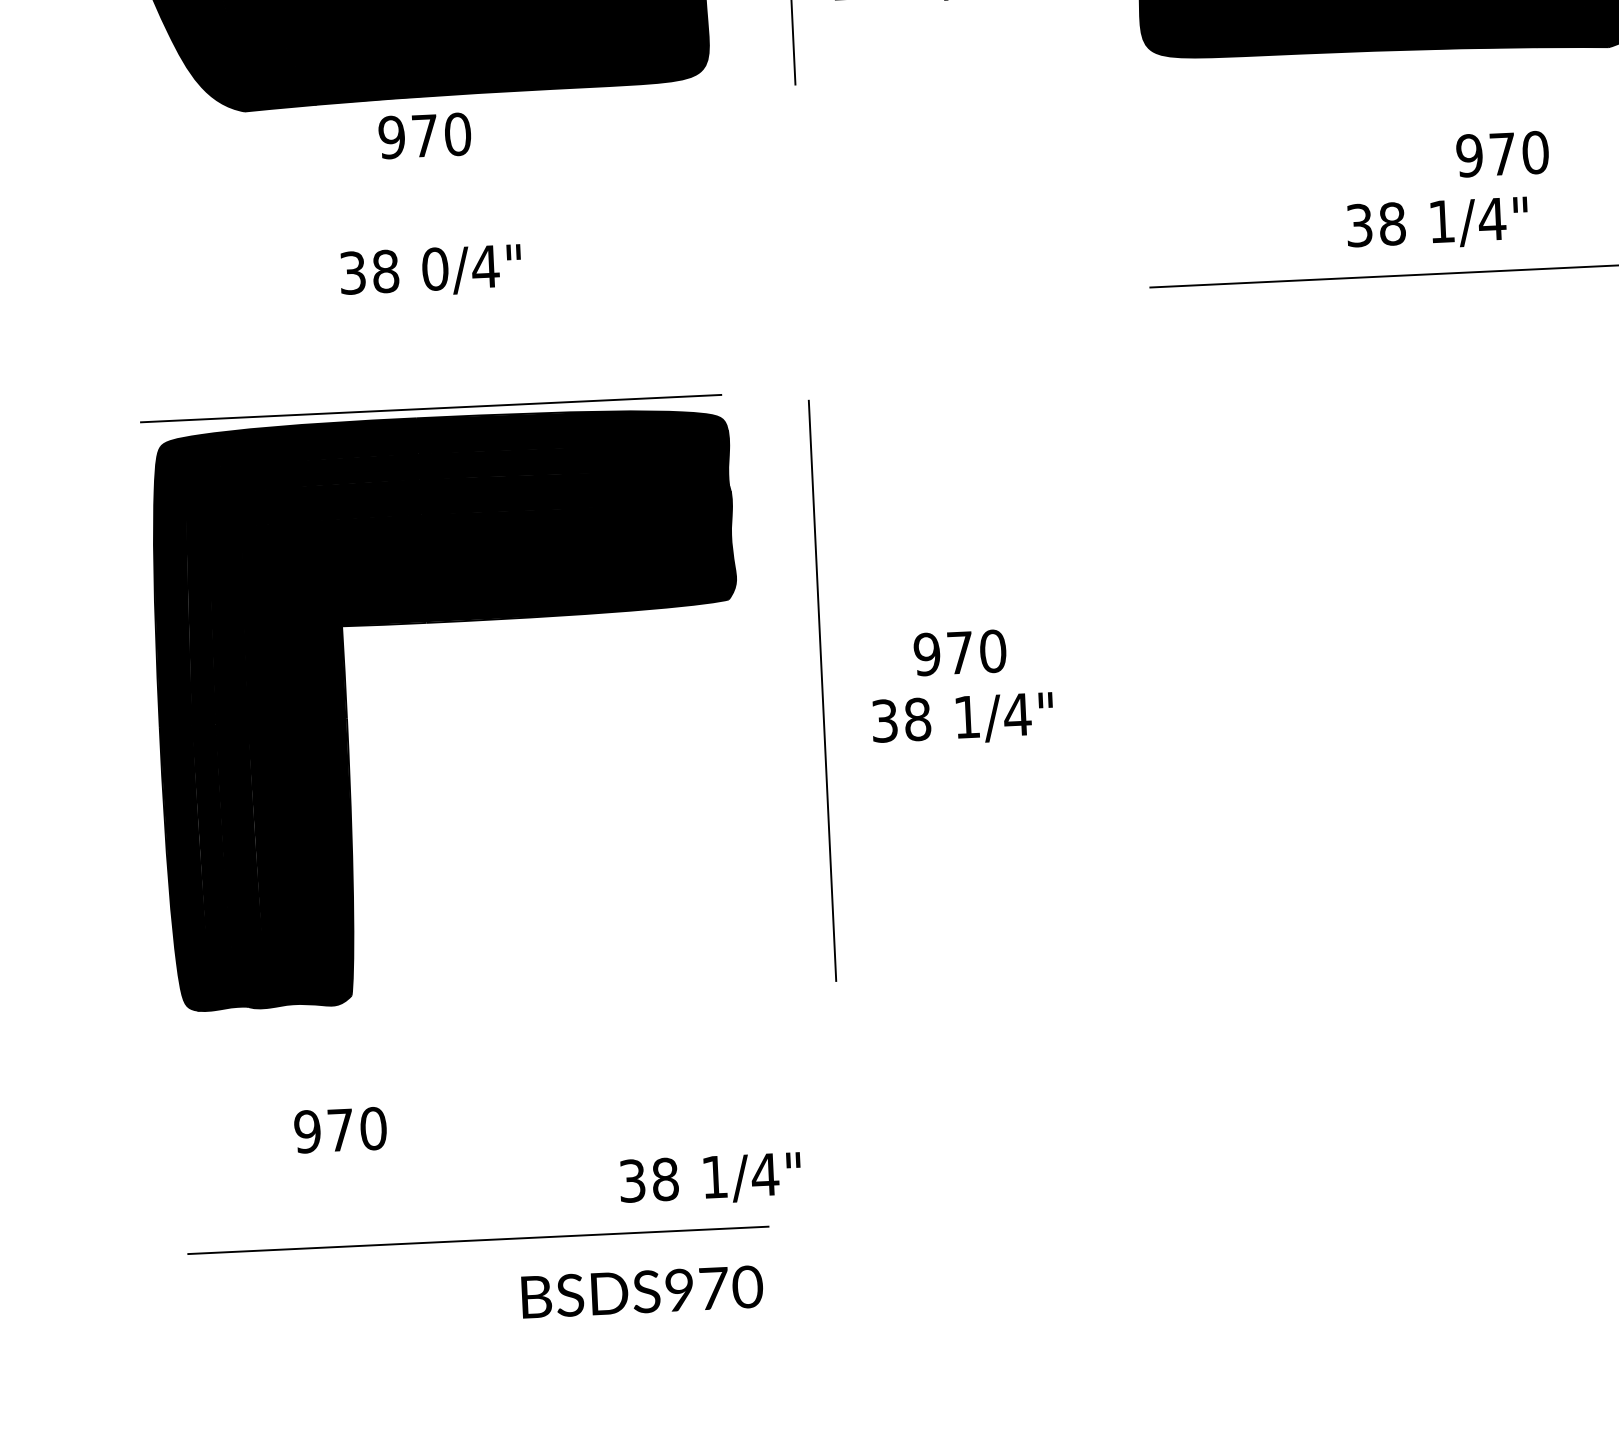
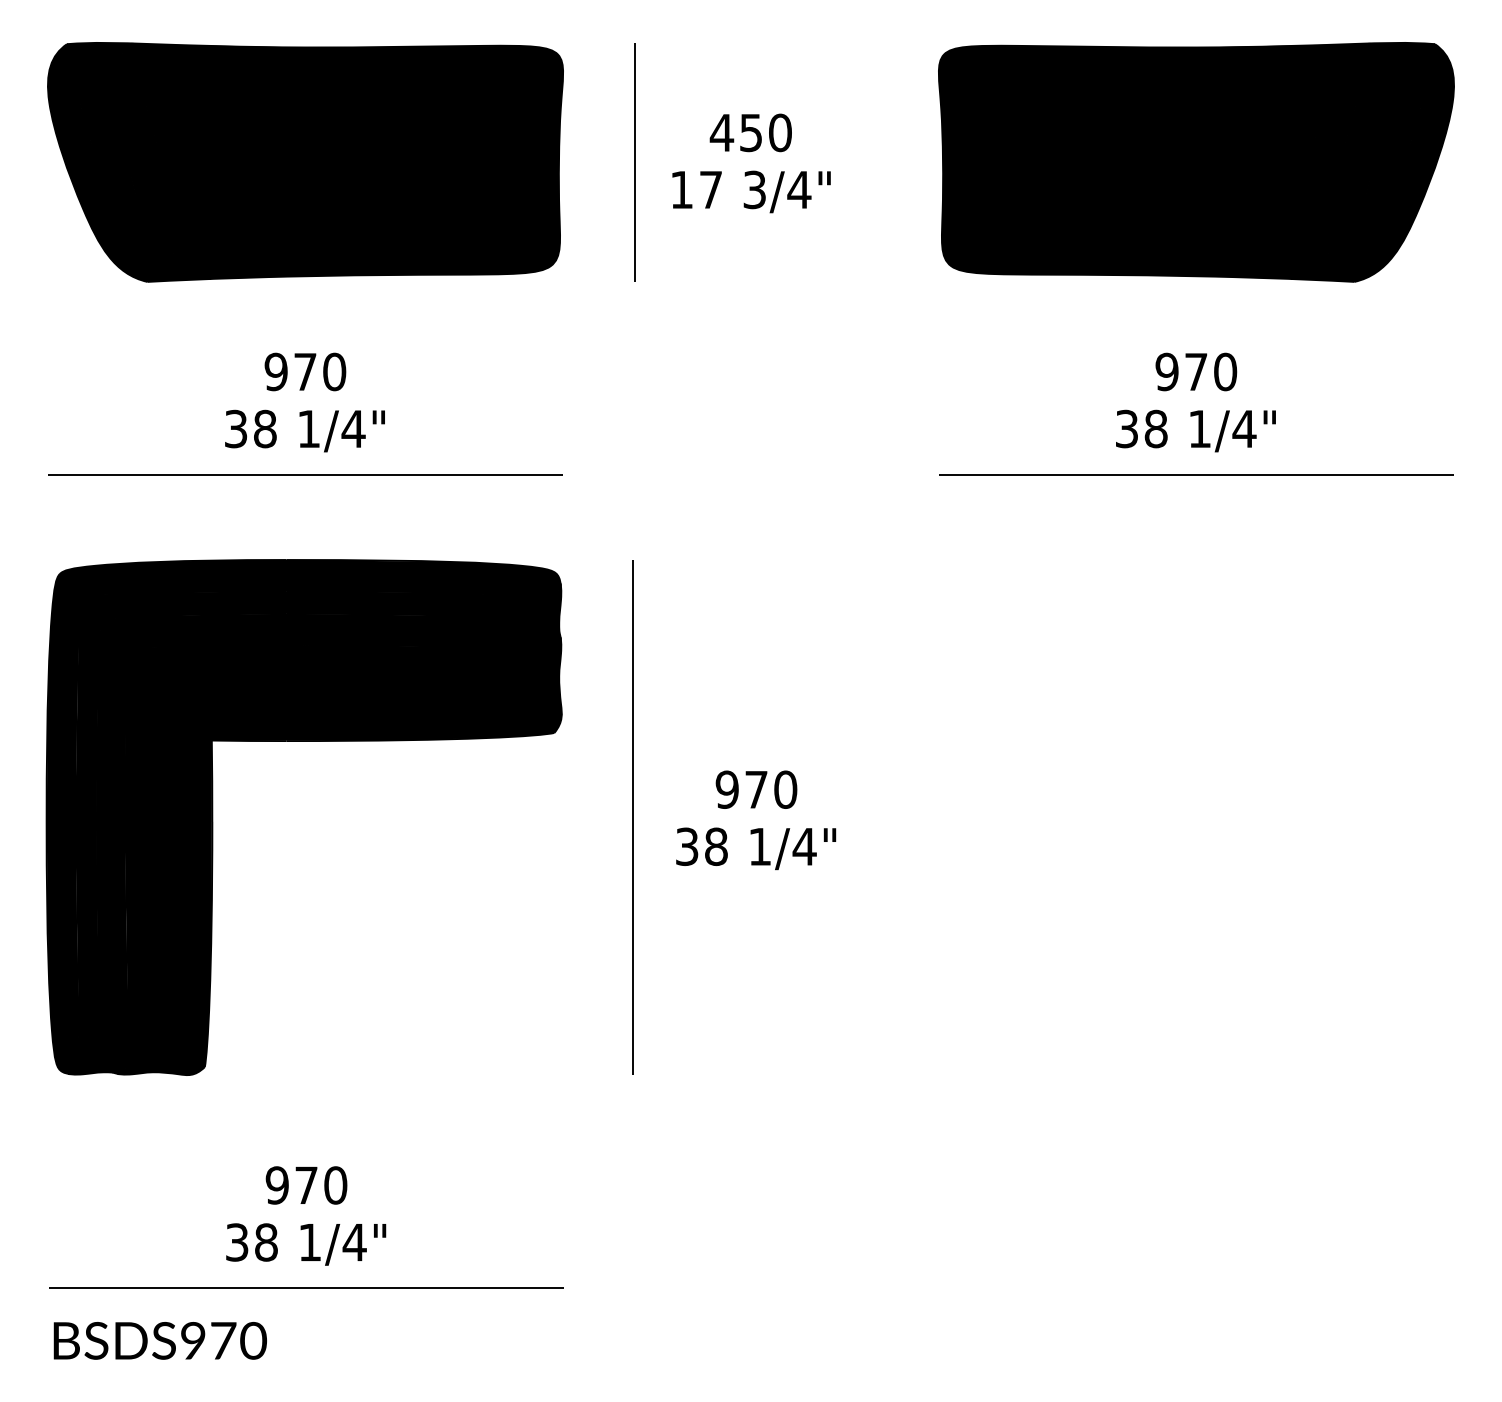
text: (424, 135) -> (305, 371), moved
text: (1502, 153) -> (1196, 371), moved
text: (434, 268) -> (308, 428), 0/4" -> 1/4"
line: (431, 408) -> (305, 474), moved
text: (340, 1130) -> (306, 1185), moved
text: (710, 1179) -> (306, 1244), moved
text: (641, 1291) -> (159, 1340), moved

